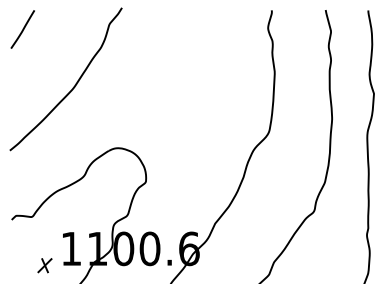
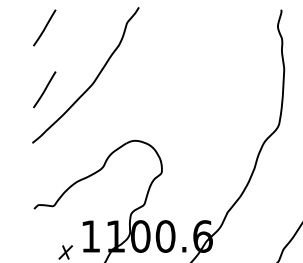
line: (22, 94) -> (44, 89), added

